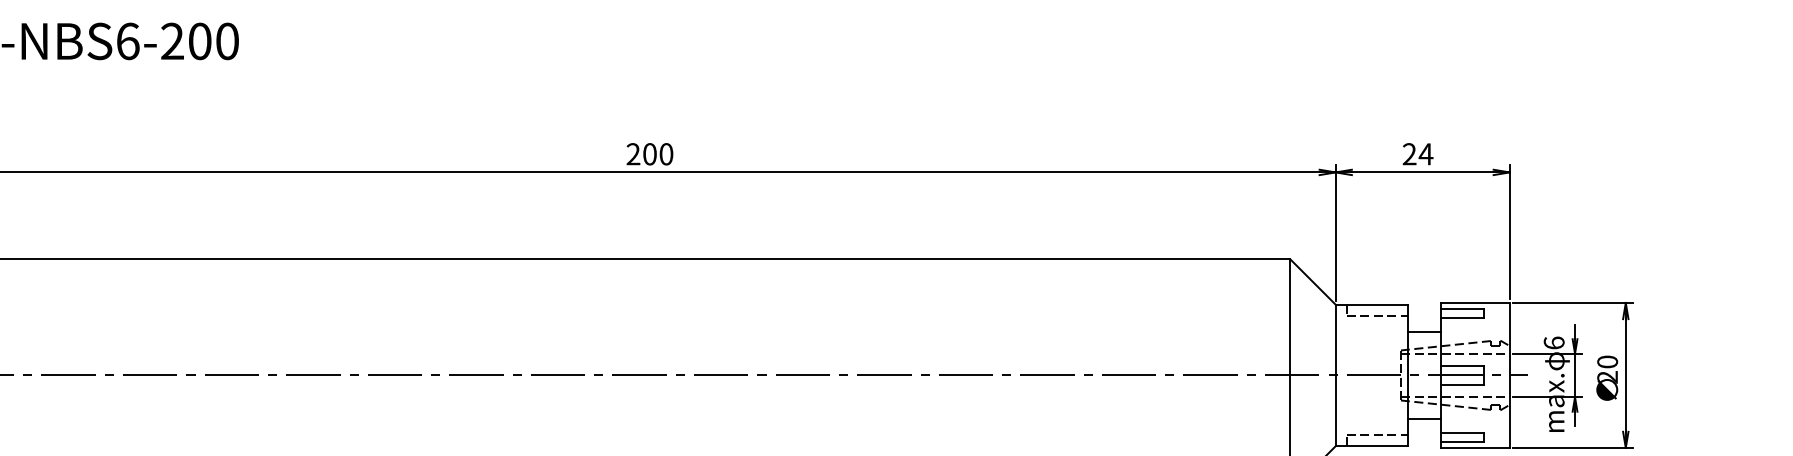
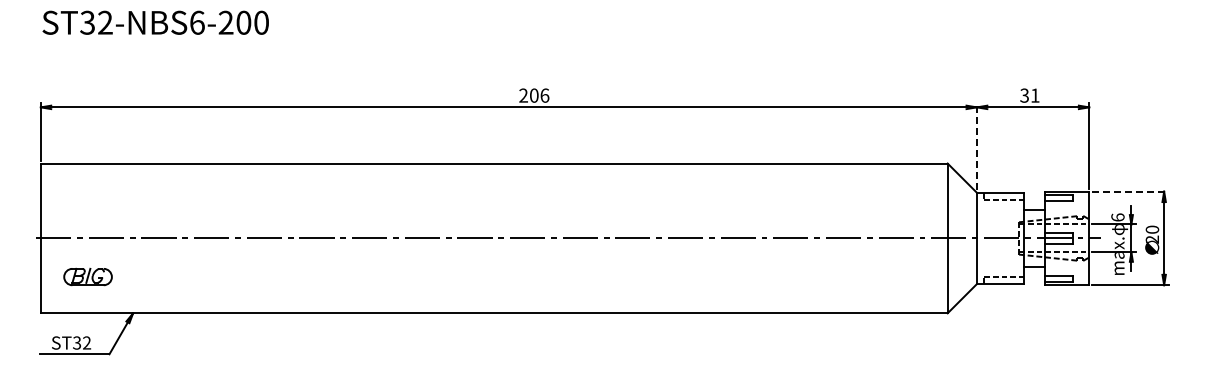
text: (665, 154) -> (544, 95), 200 -> 206
text: (1417, 154) -> (1029, 95), 24 -> 31
line: (1335, 233) -> (976, 146), solid -> dashed
line: (1573, 302) -> (1130, 191), solid -> dashed

